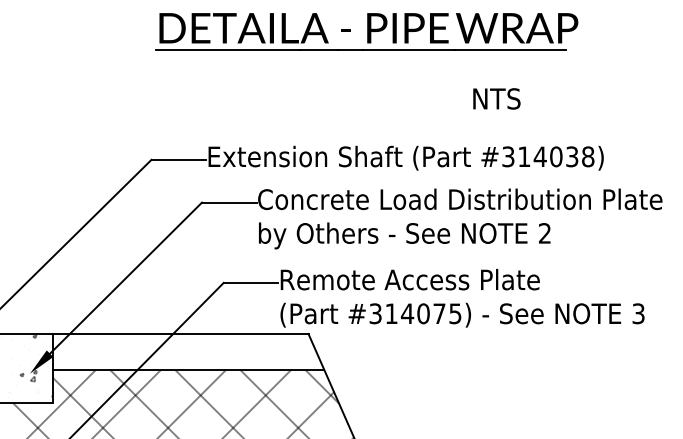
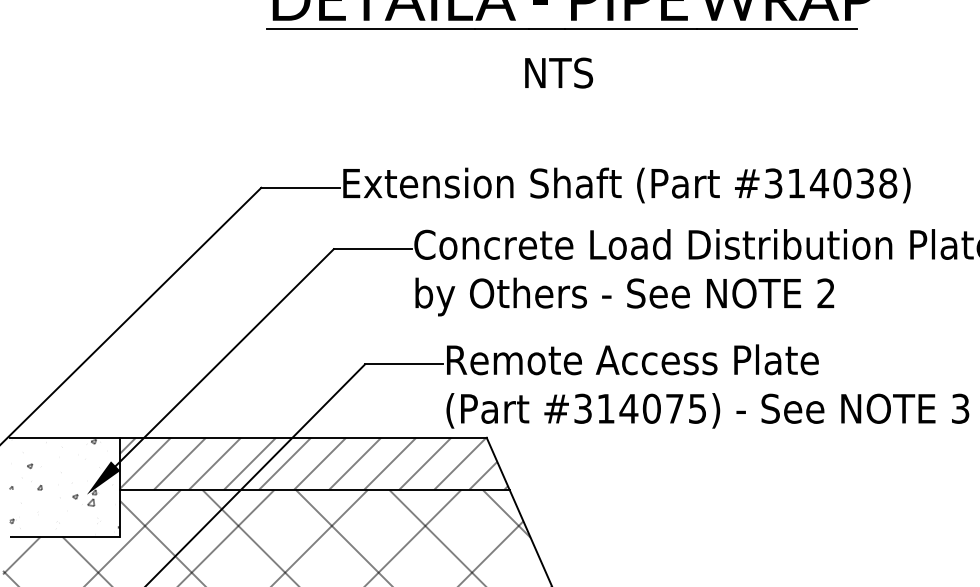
text: (496, 98) -> (558, 72), moved
hatch: (187, 351) -> (313, 462), added

